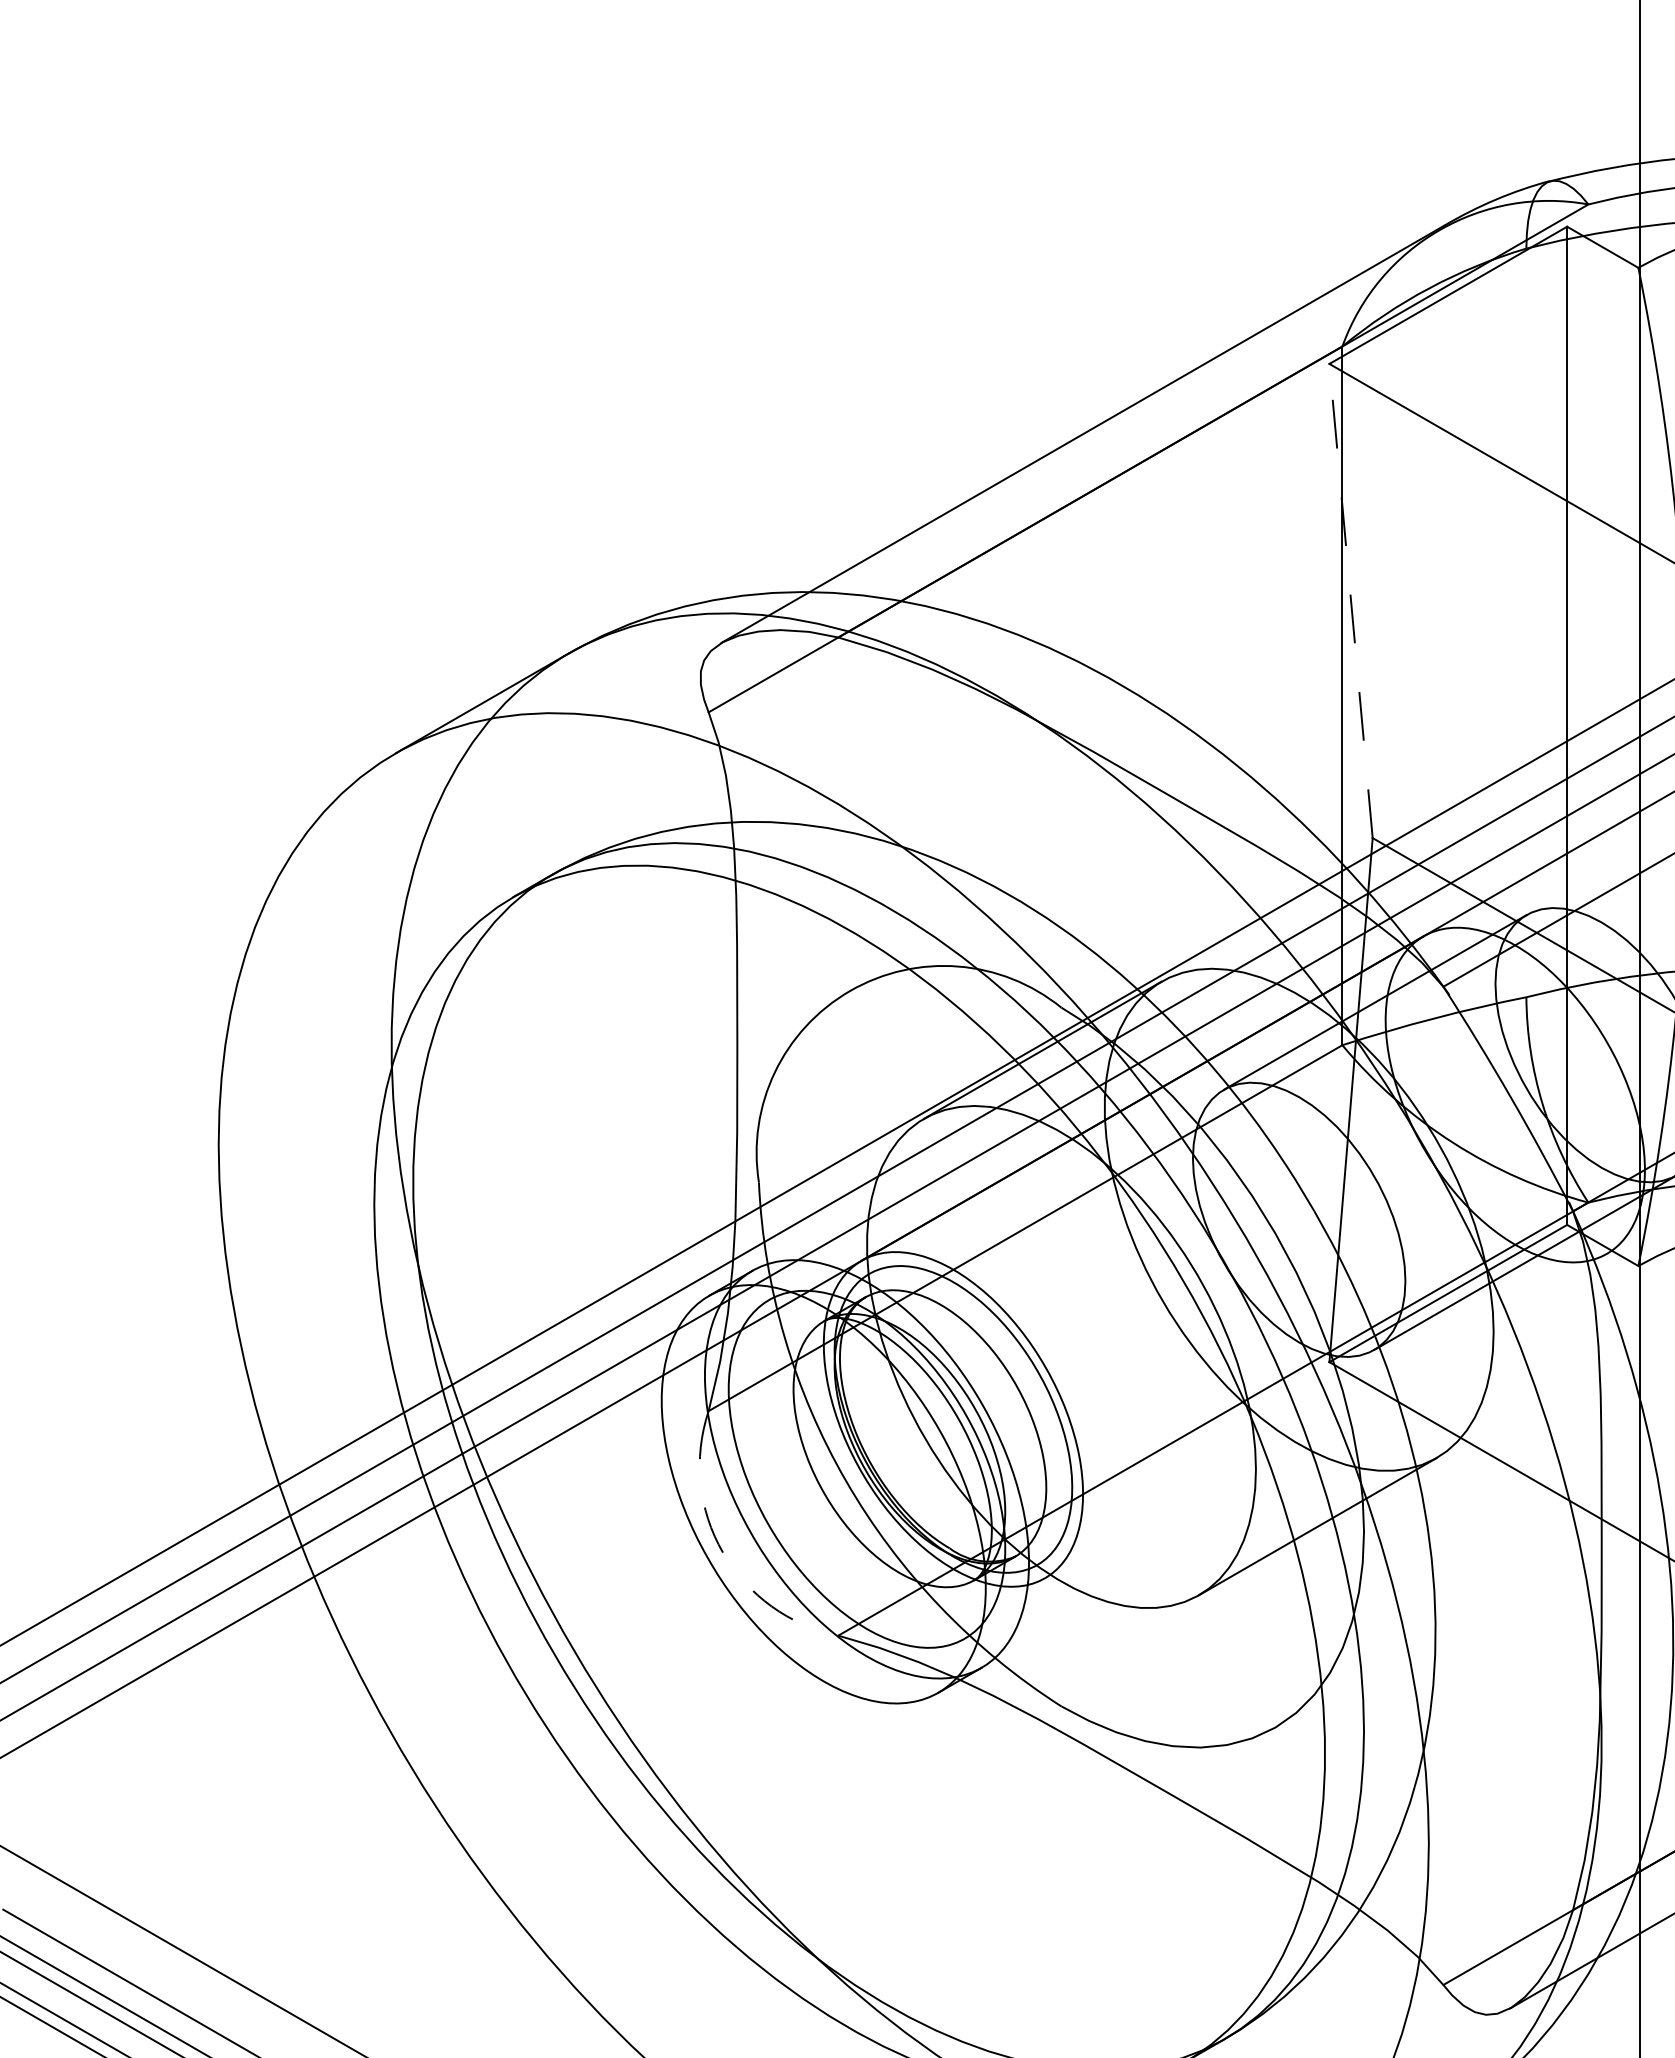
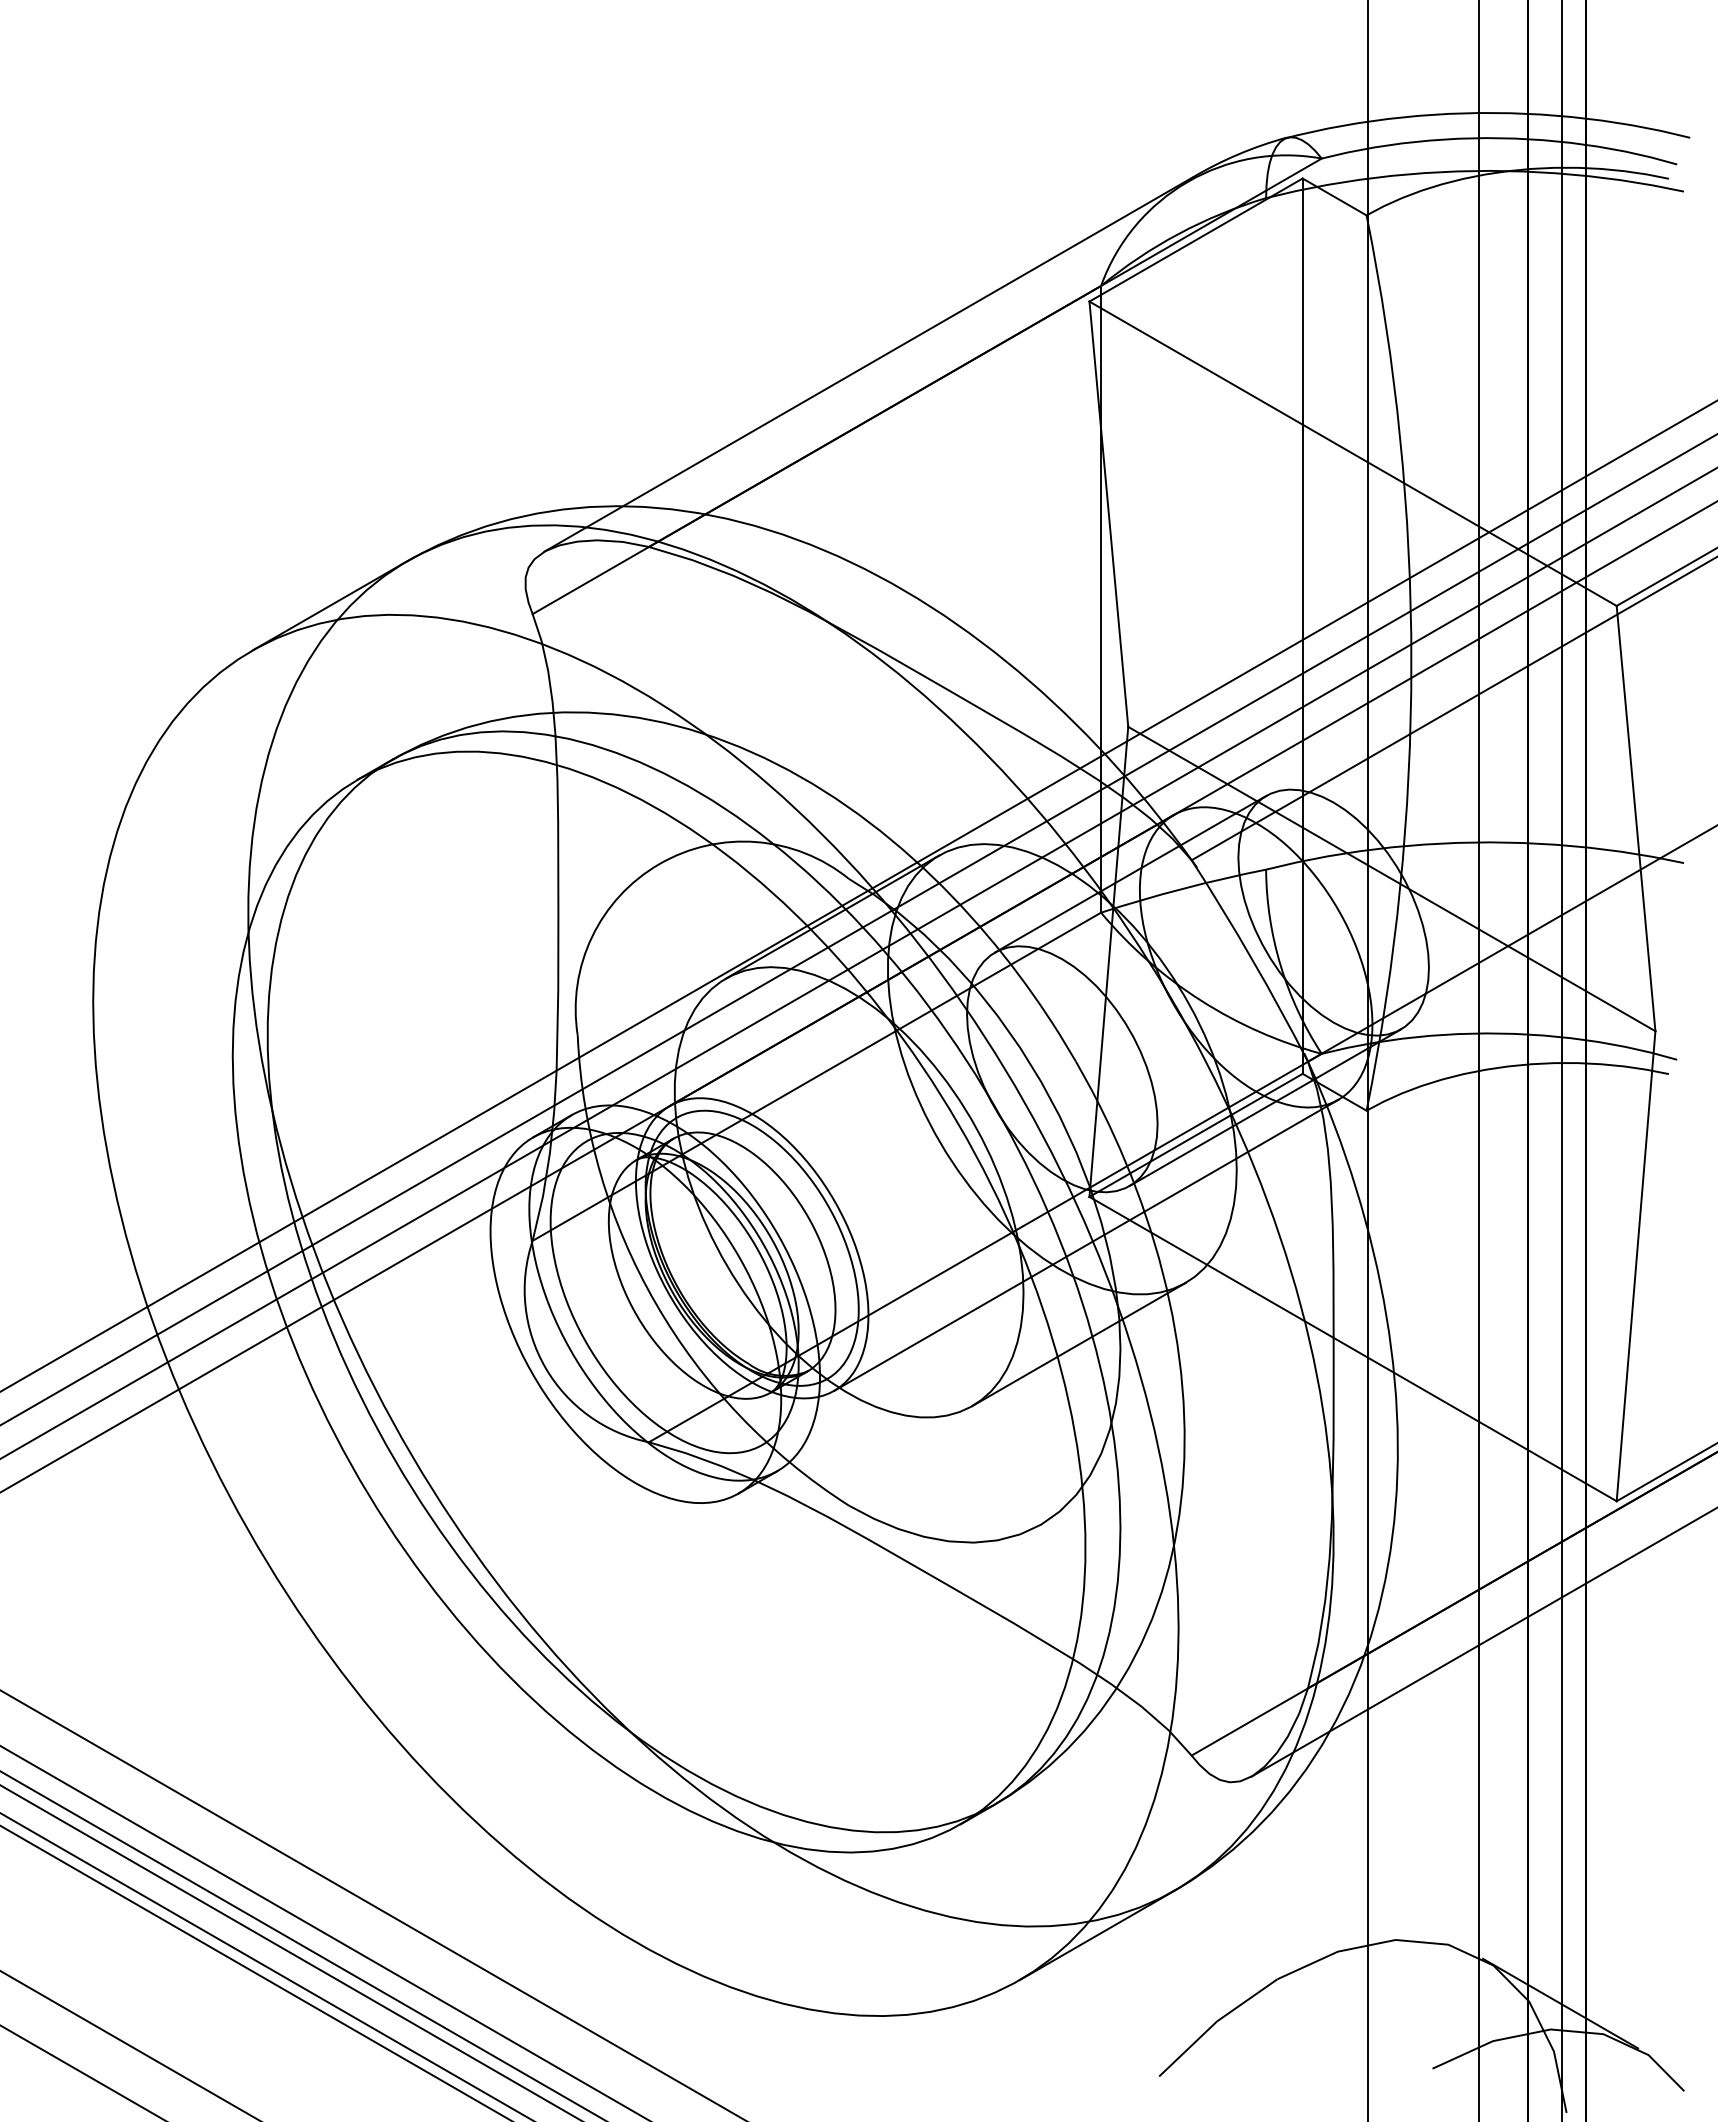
line: (1350, 601) -> (1108, 514), dashed -> solid
line: (1326, 1415) -> (1086, 1244), added
arc: (722, 1552) -> (545, 1367), dashed -> solid

